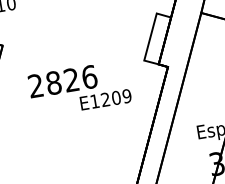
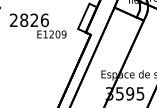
text: (80, 87) -> (38, 25), moved

